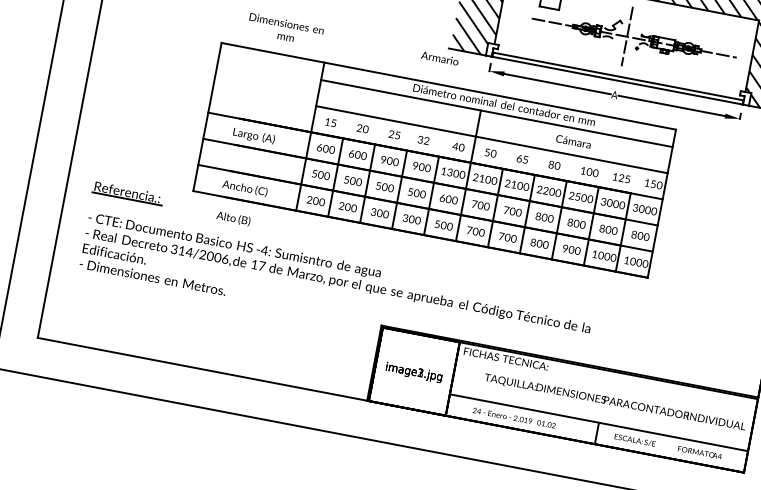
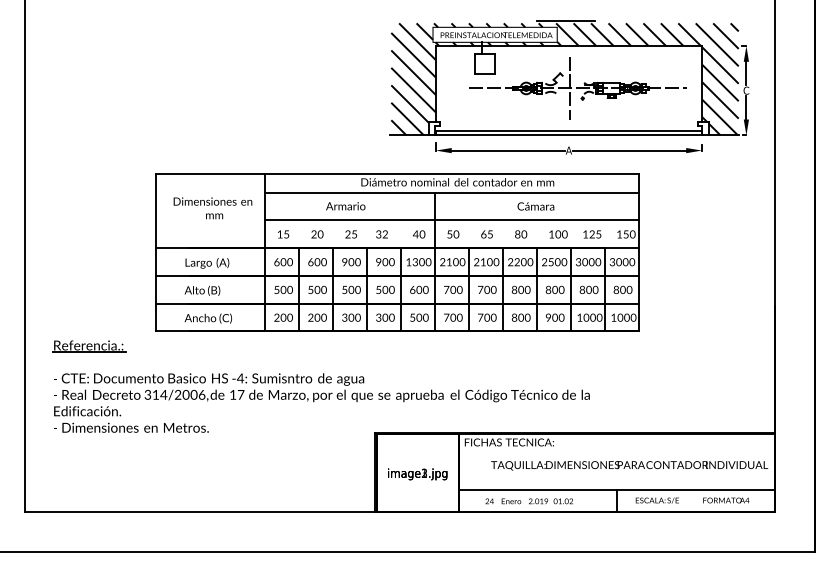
text: (285, 30) -> (212, 208), moved
text: (439, 58) -> (345, 206), moved
text: (233, 218) -> (202, 290), moved

